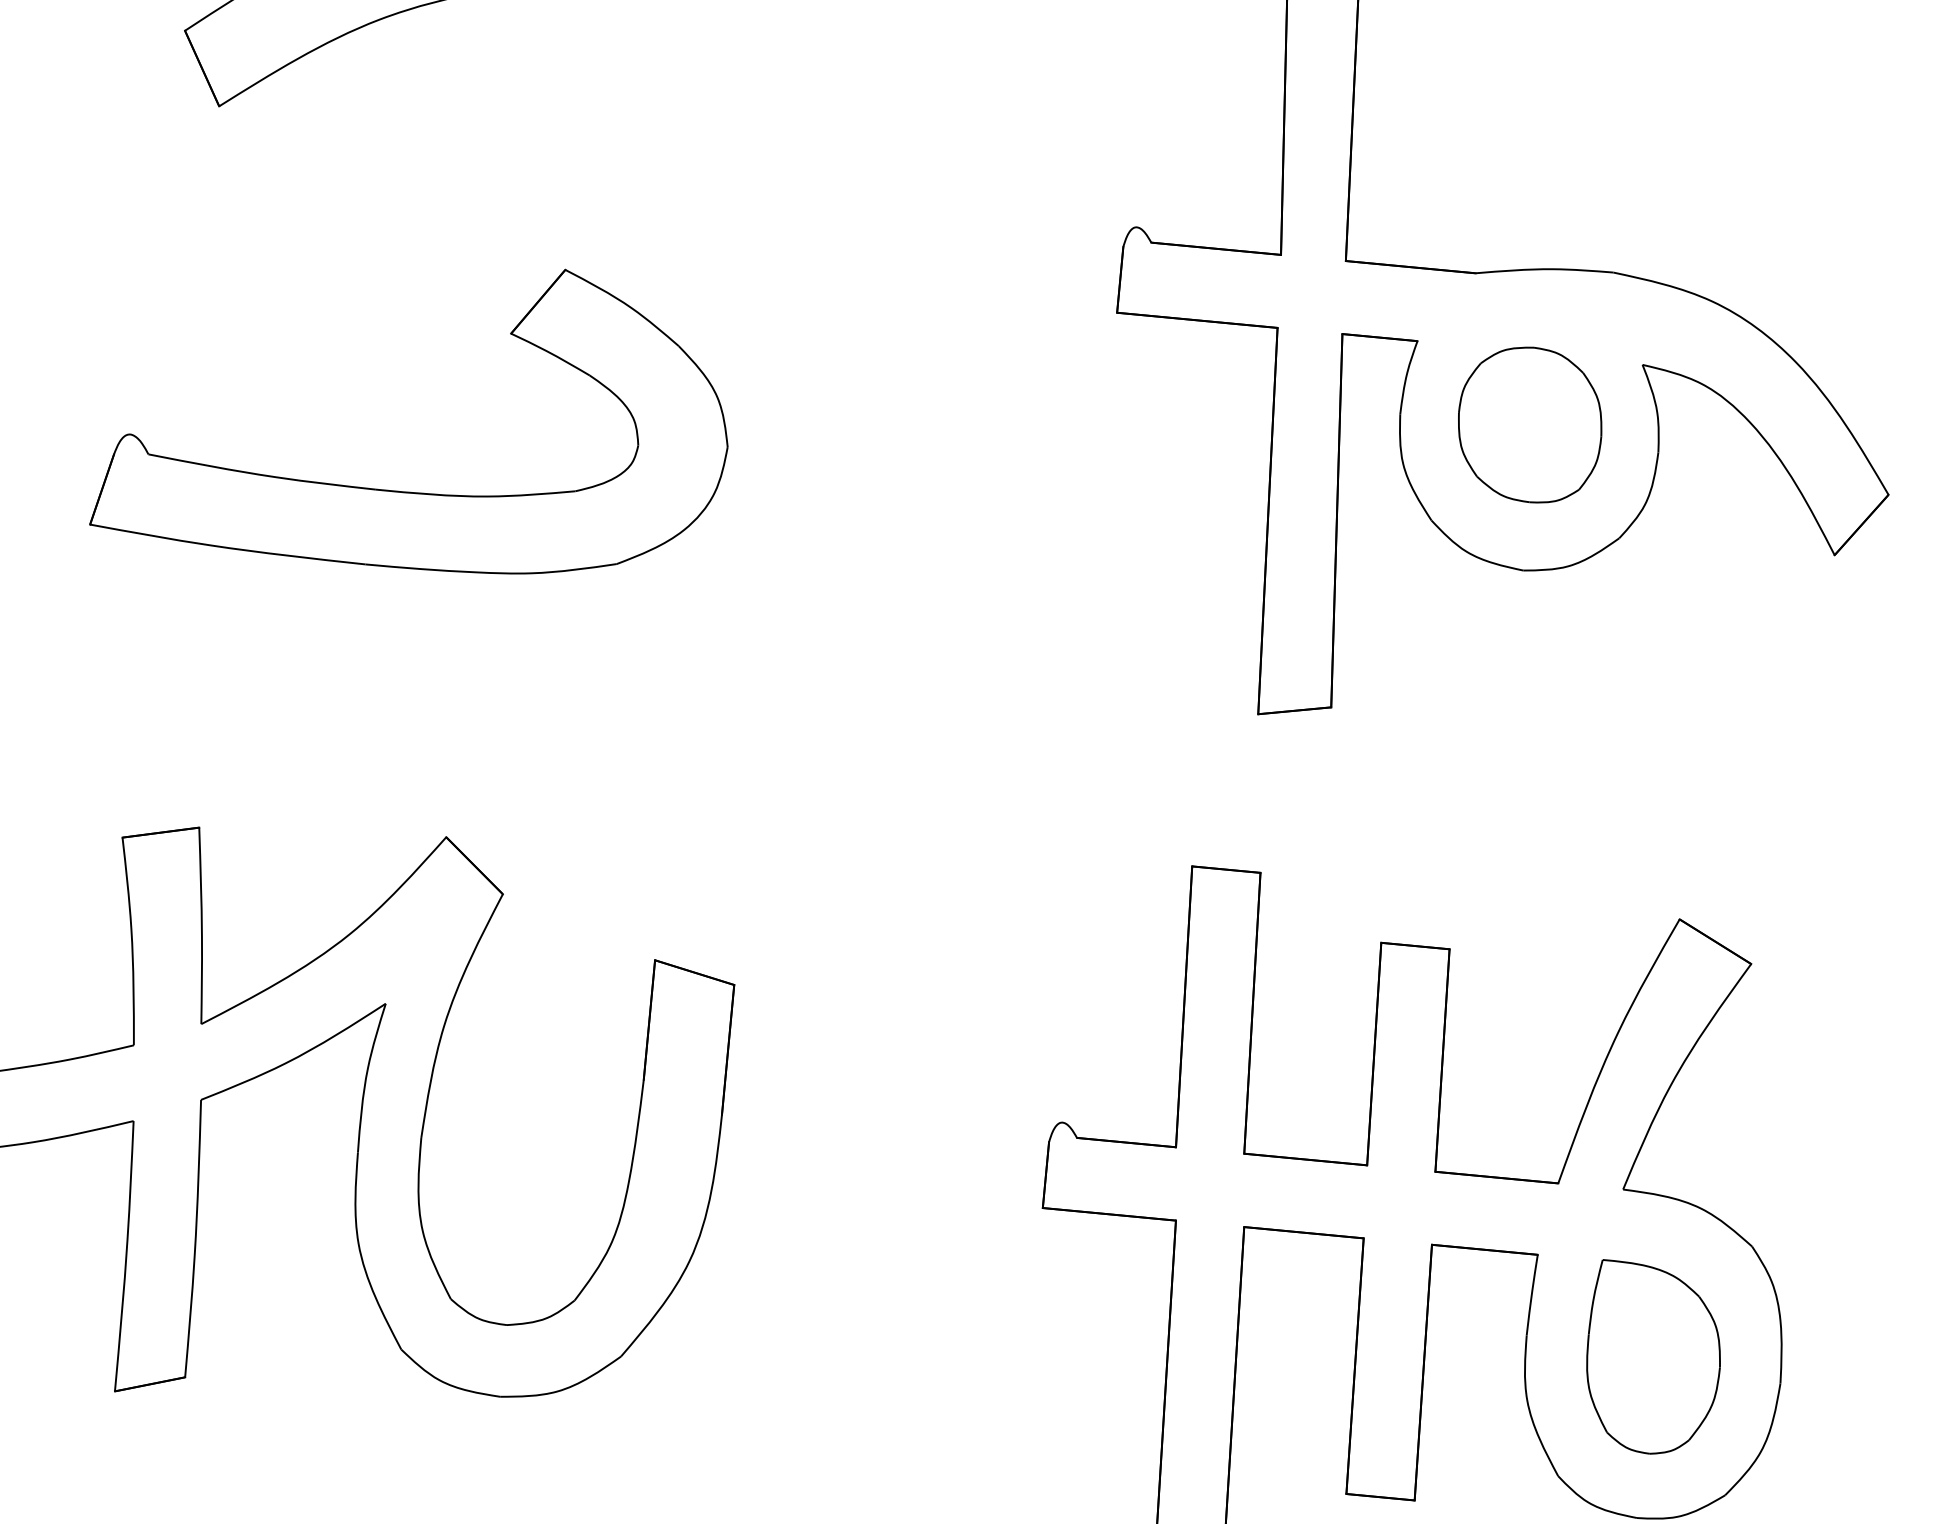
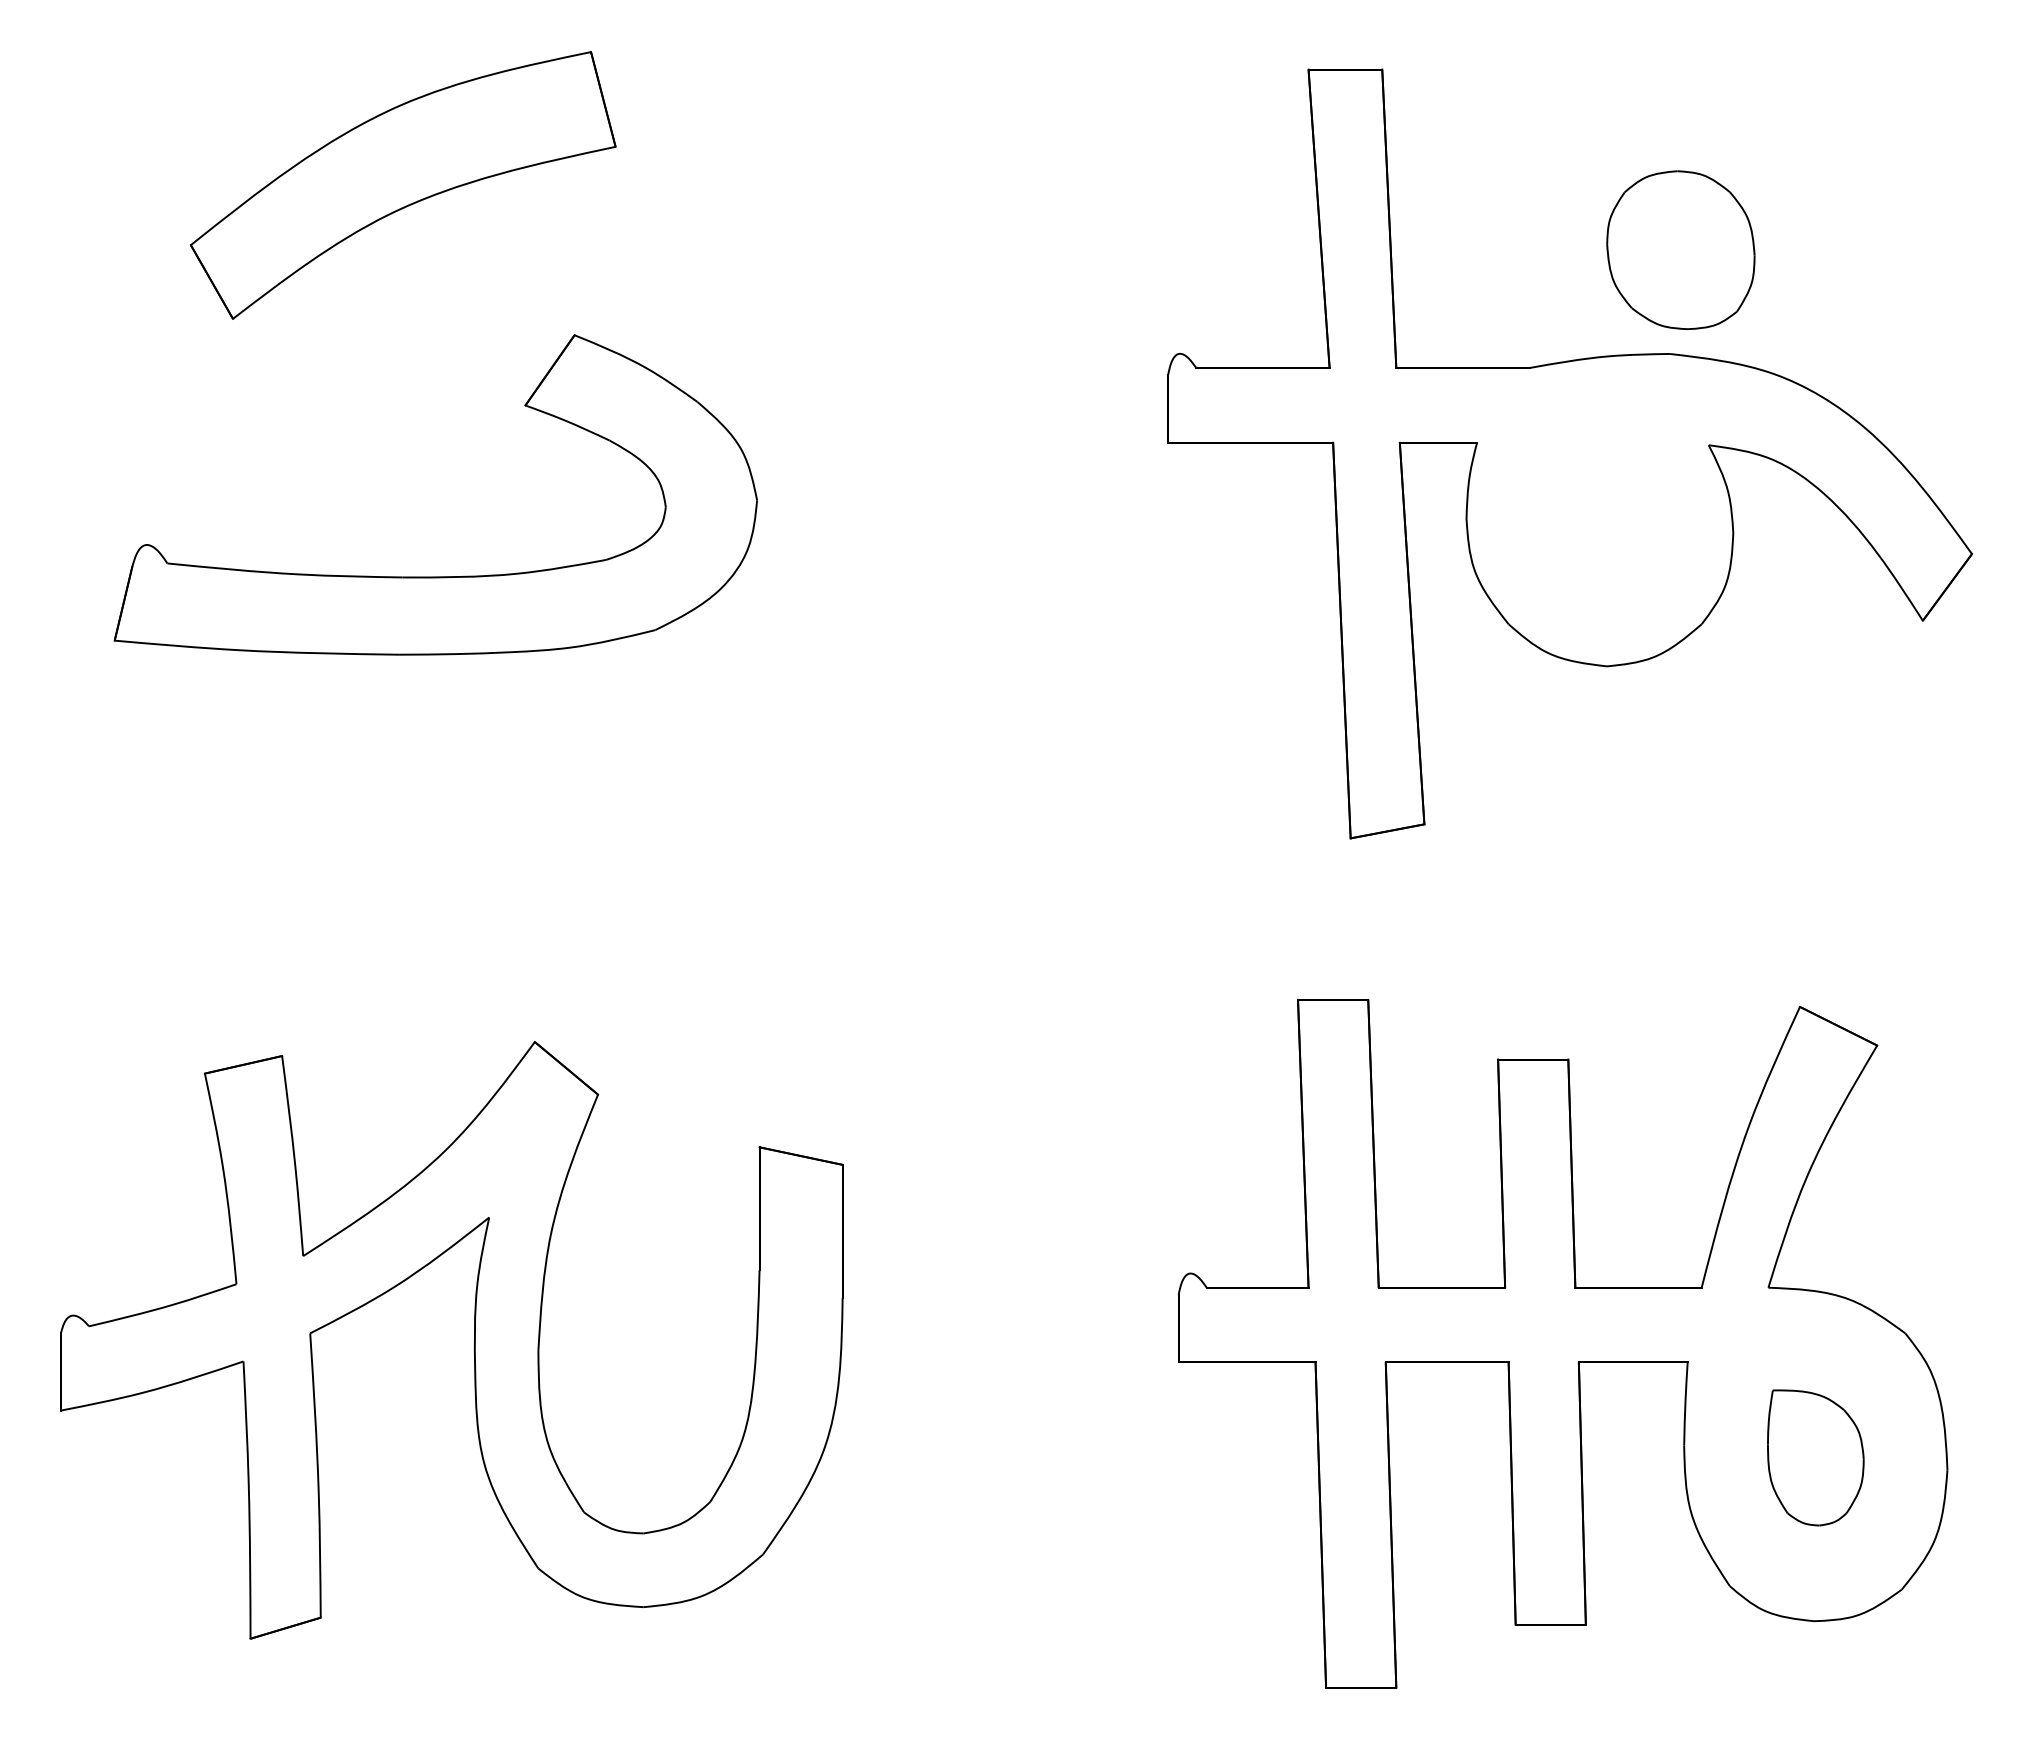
part: (1529, 425) -> (1680, 250), moved
part: (407, 491) -> (435, 576), moved
part: (1653, 1358) -> (1815, 1457), size x0.7

